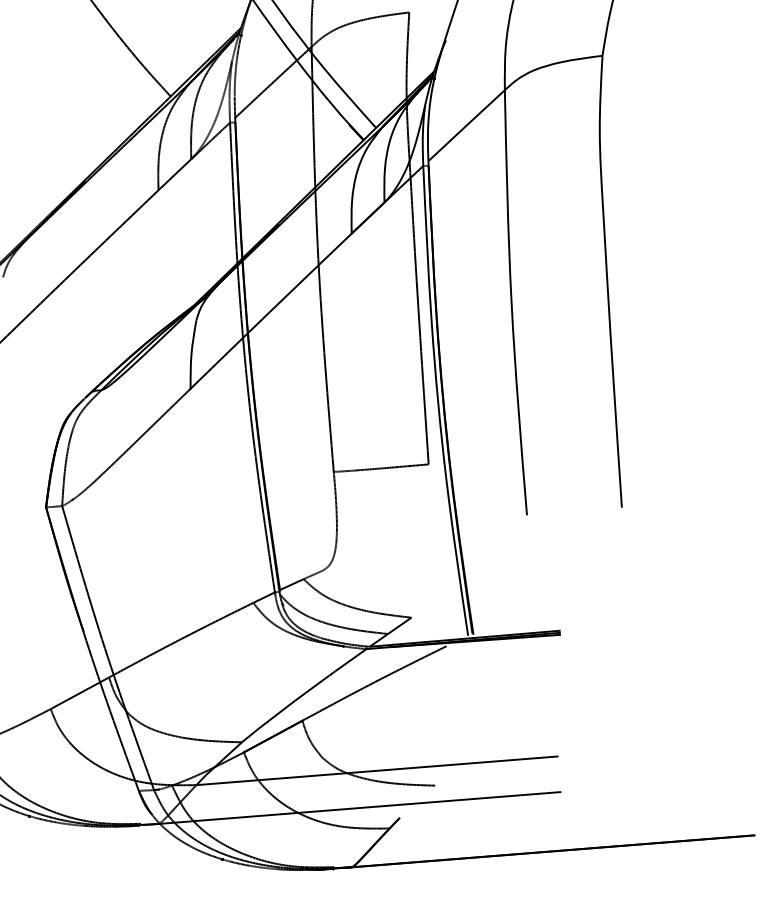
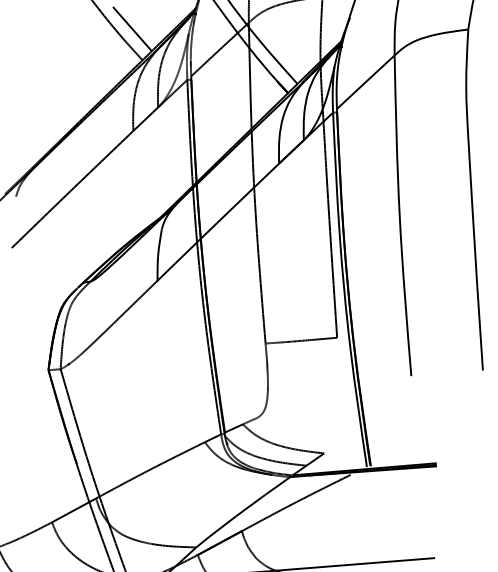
line: (157, 54) -> (132, 28), added

